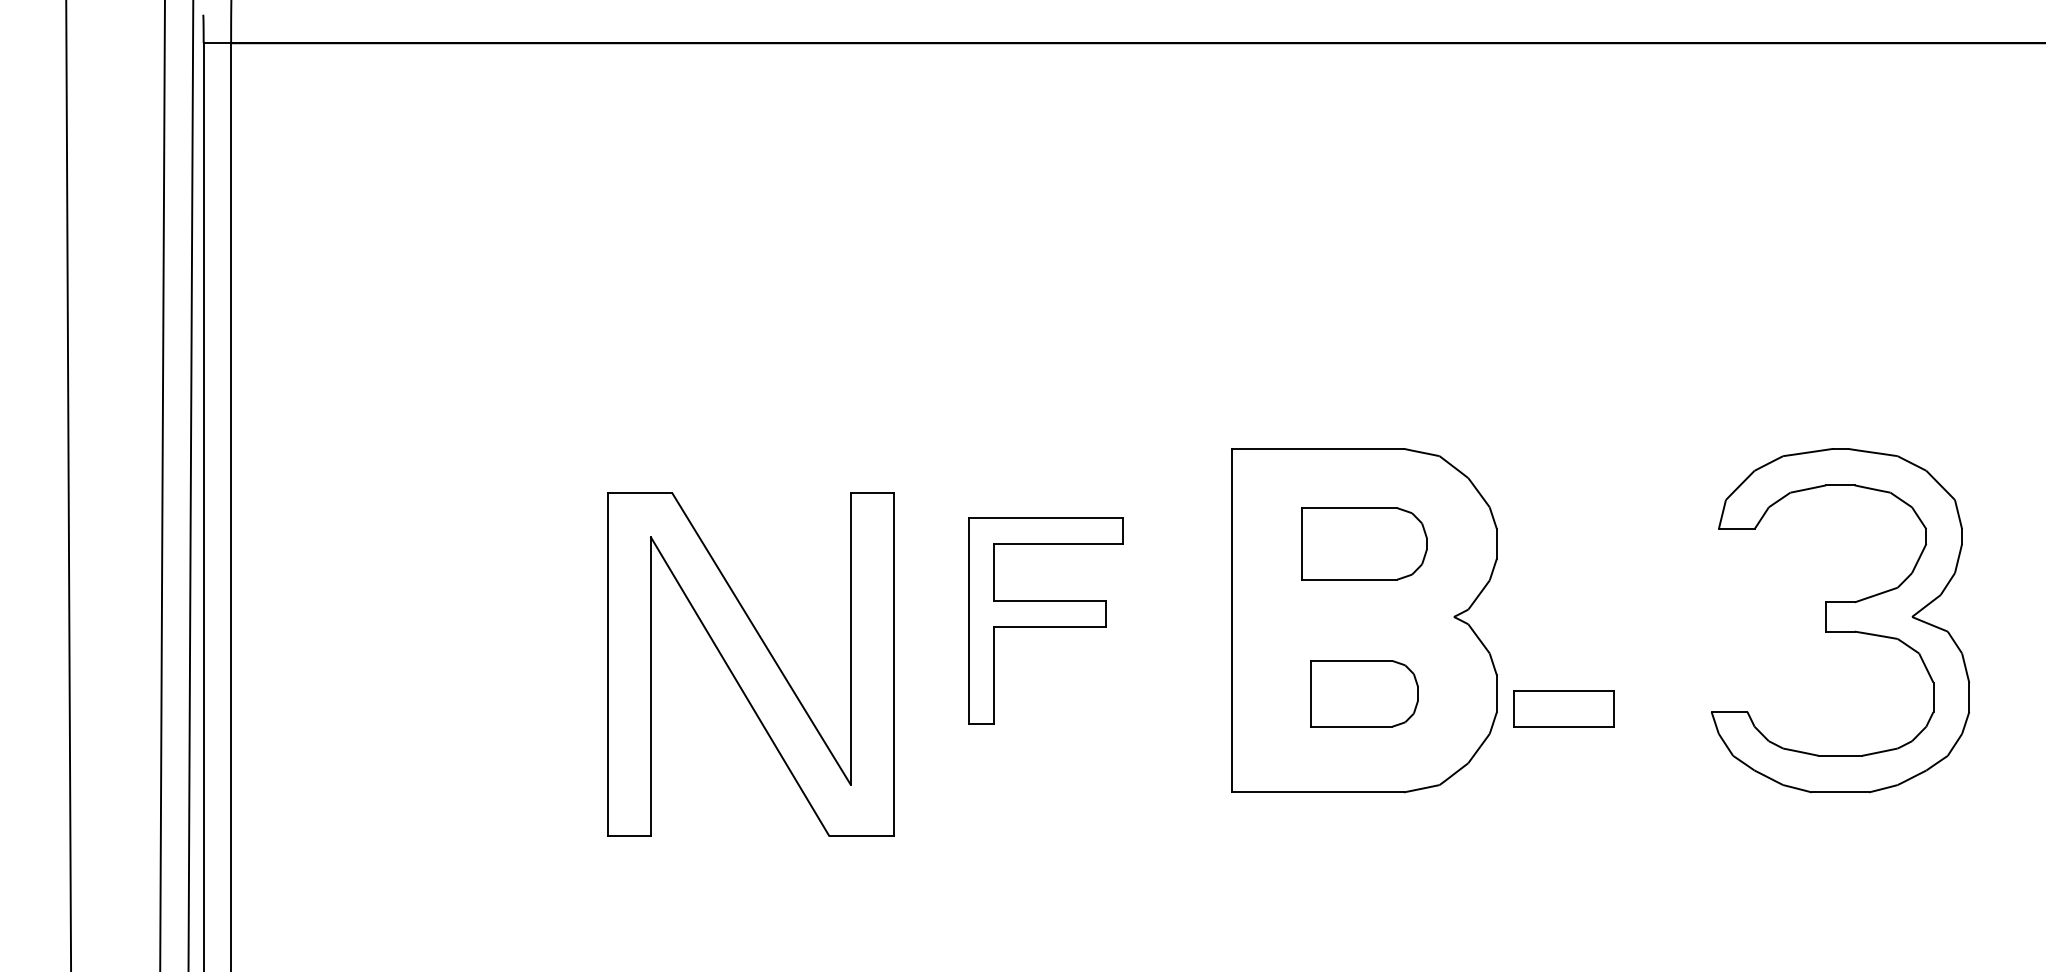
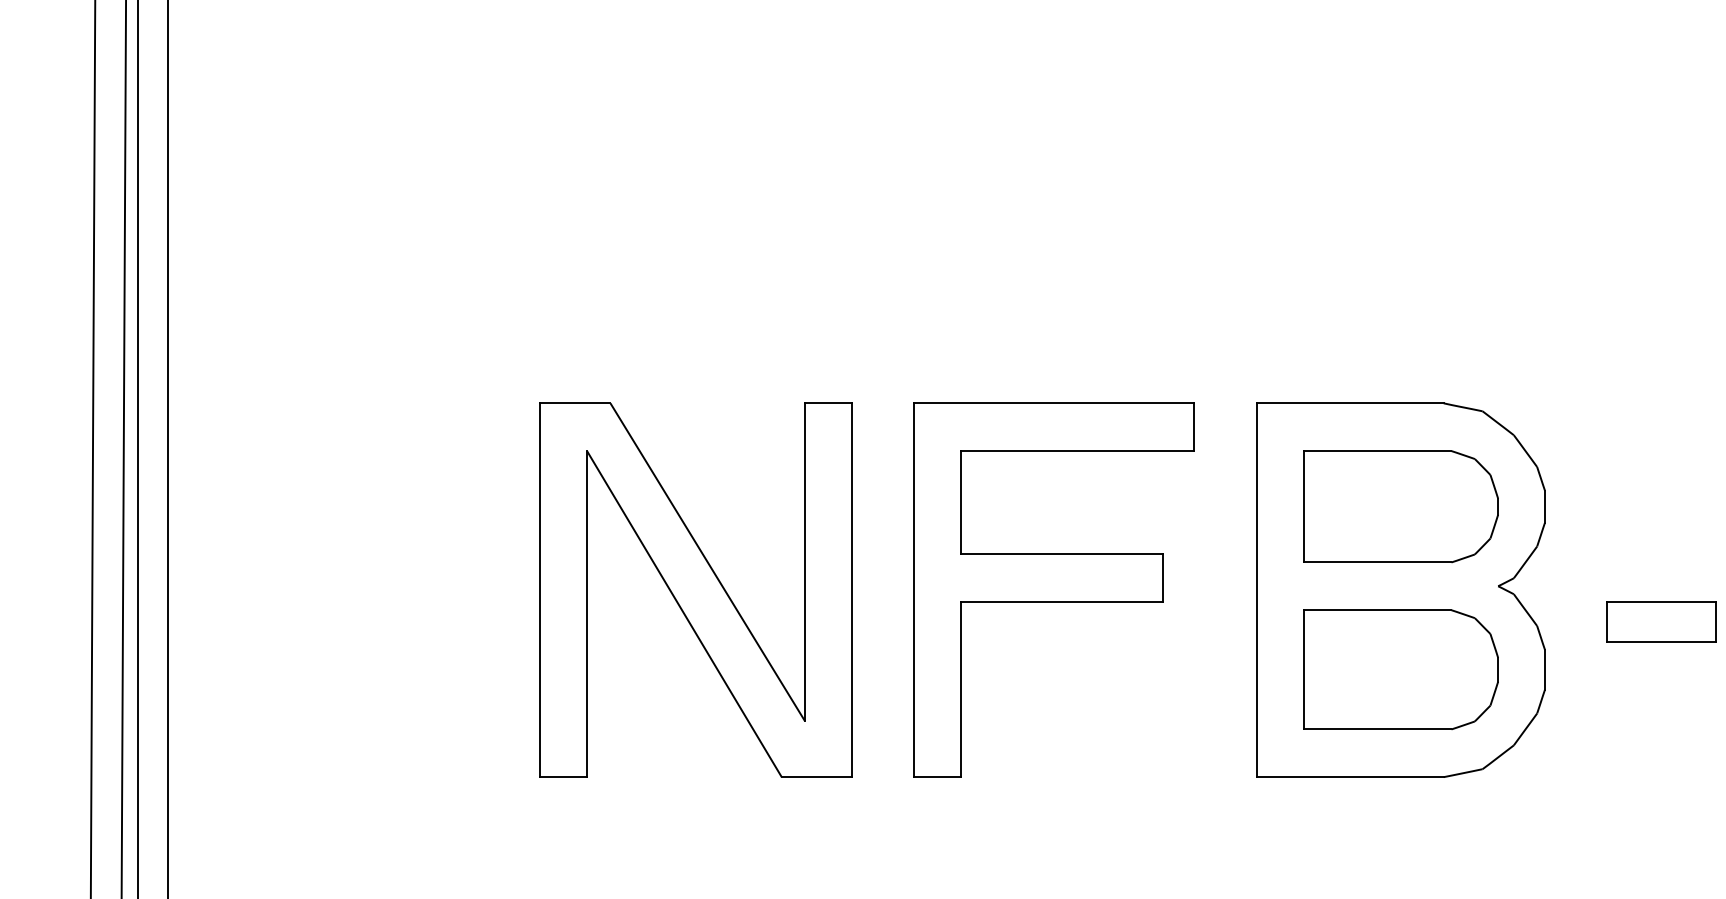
part: (1364, 543) -> (1400, 506), size x1.43
part: (1045, 620) -> (1053, 590), size x1.67
part: (750, 664) -> (695, 590), moved
part: (1364, 693) -> (1400, 669), size x1.67
part: (1563, 708) -> (1660, 621), moved

